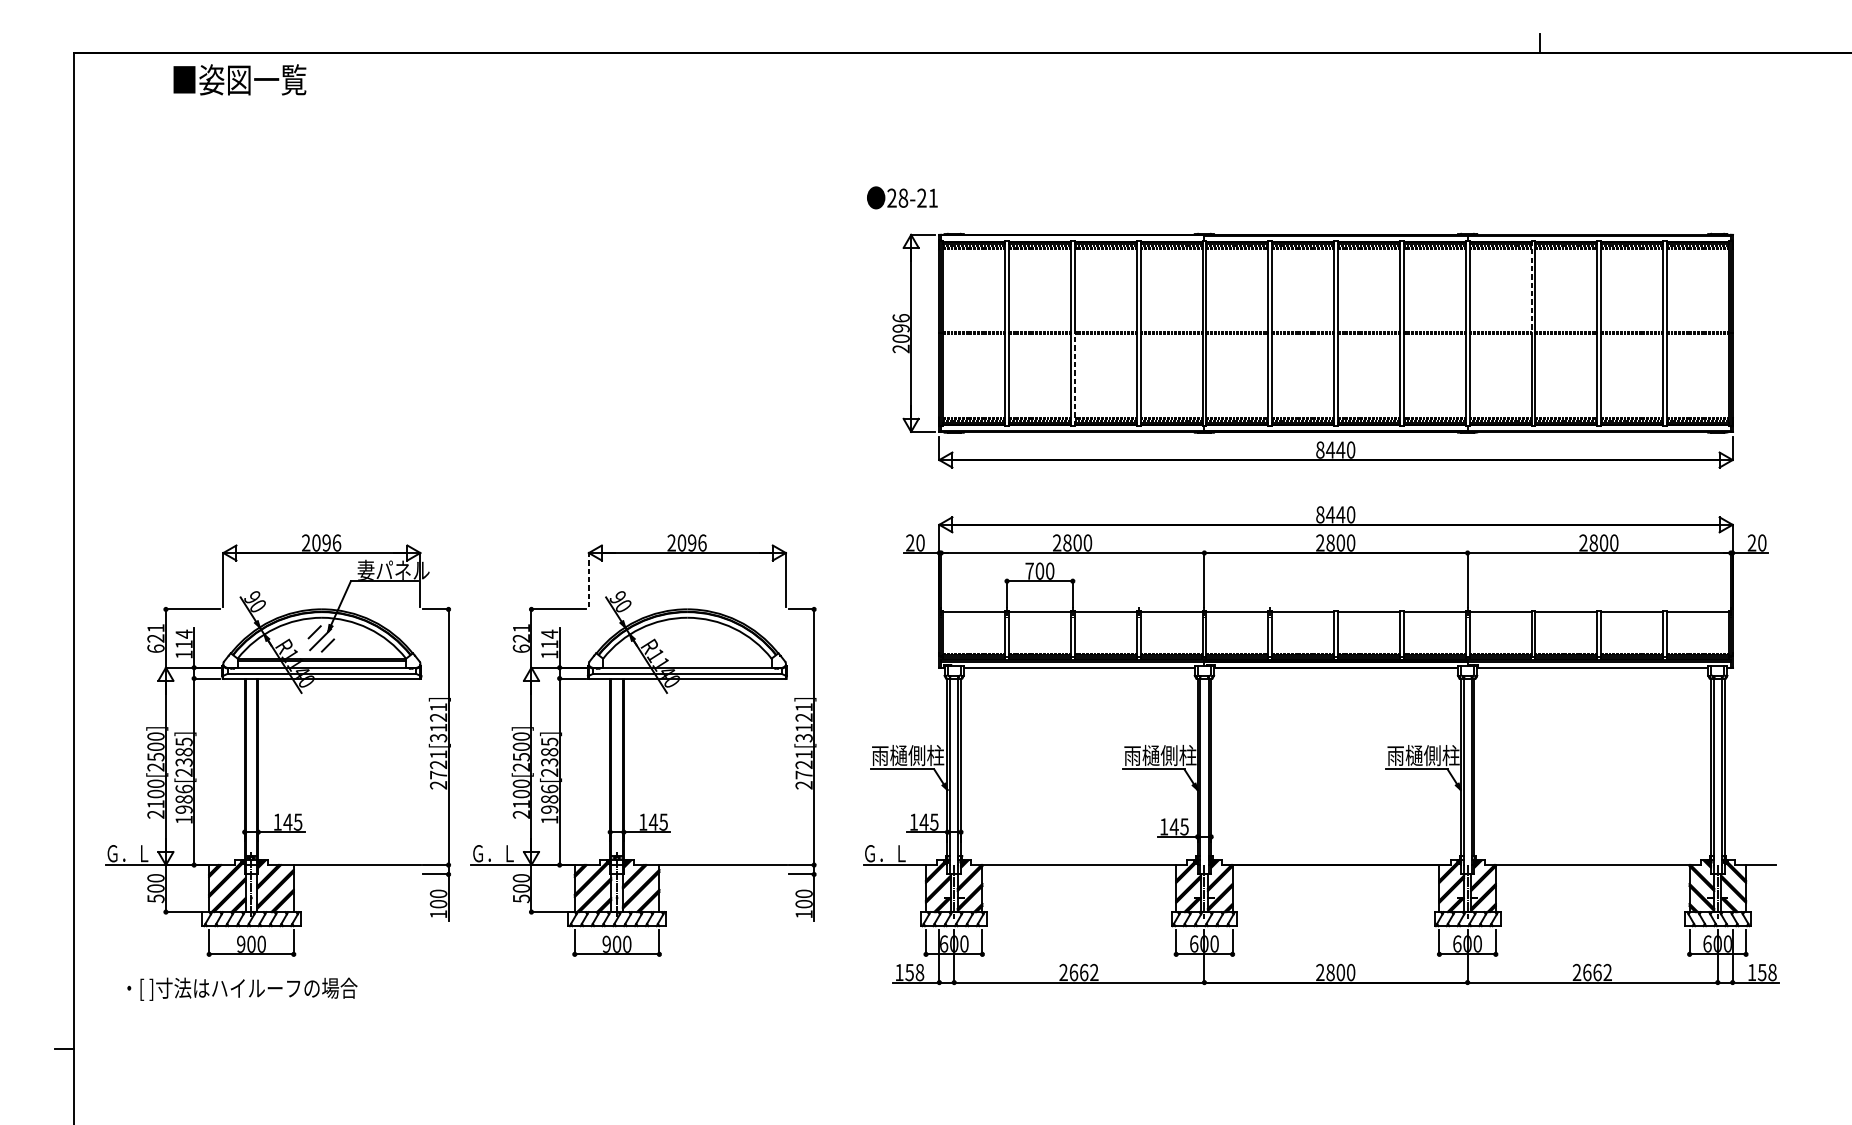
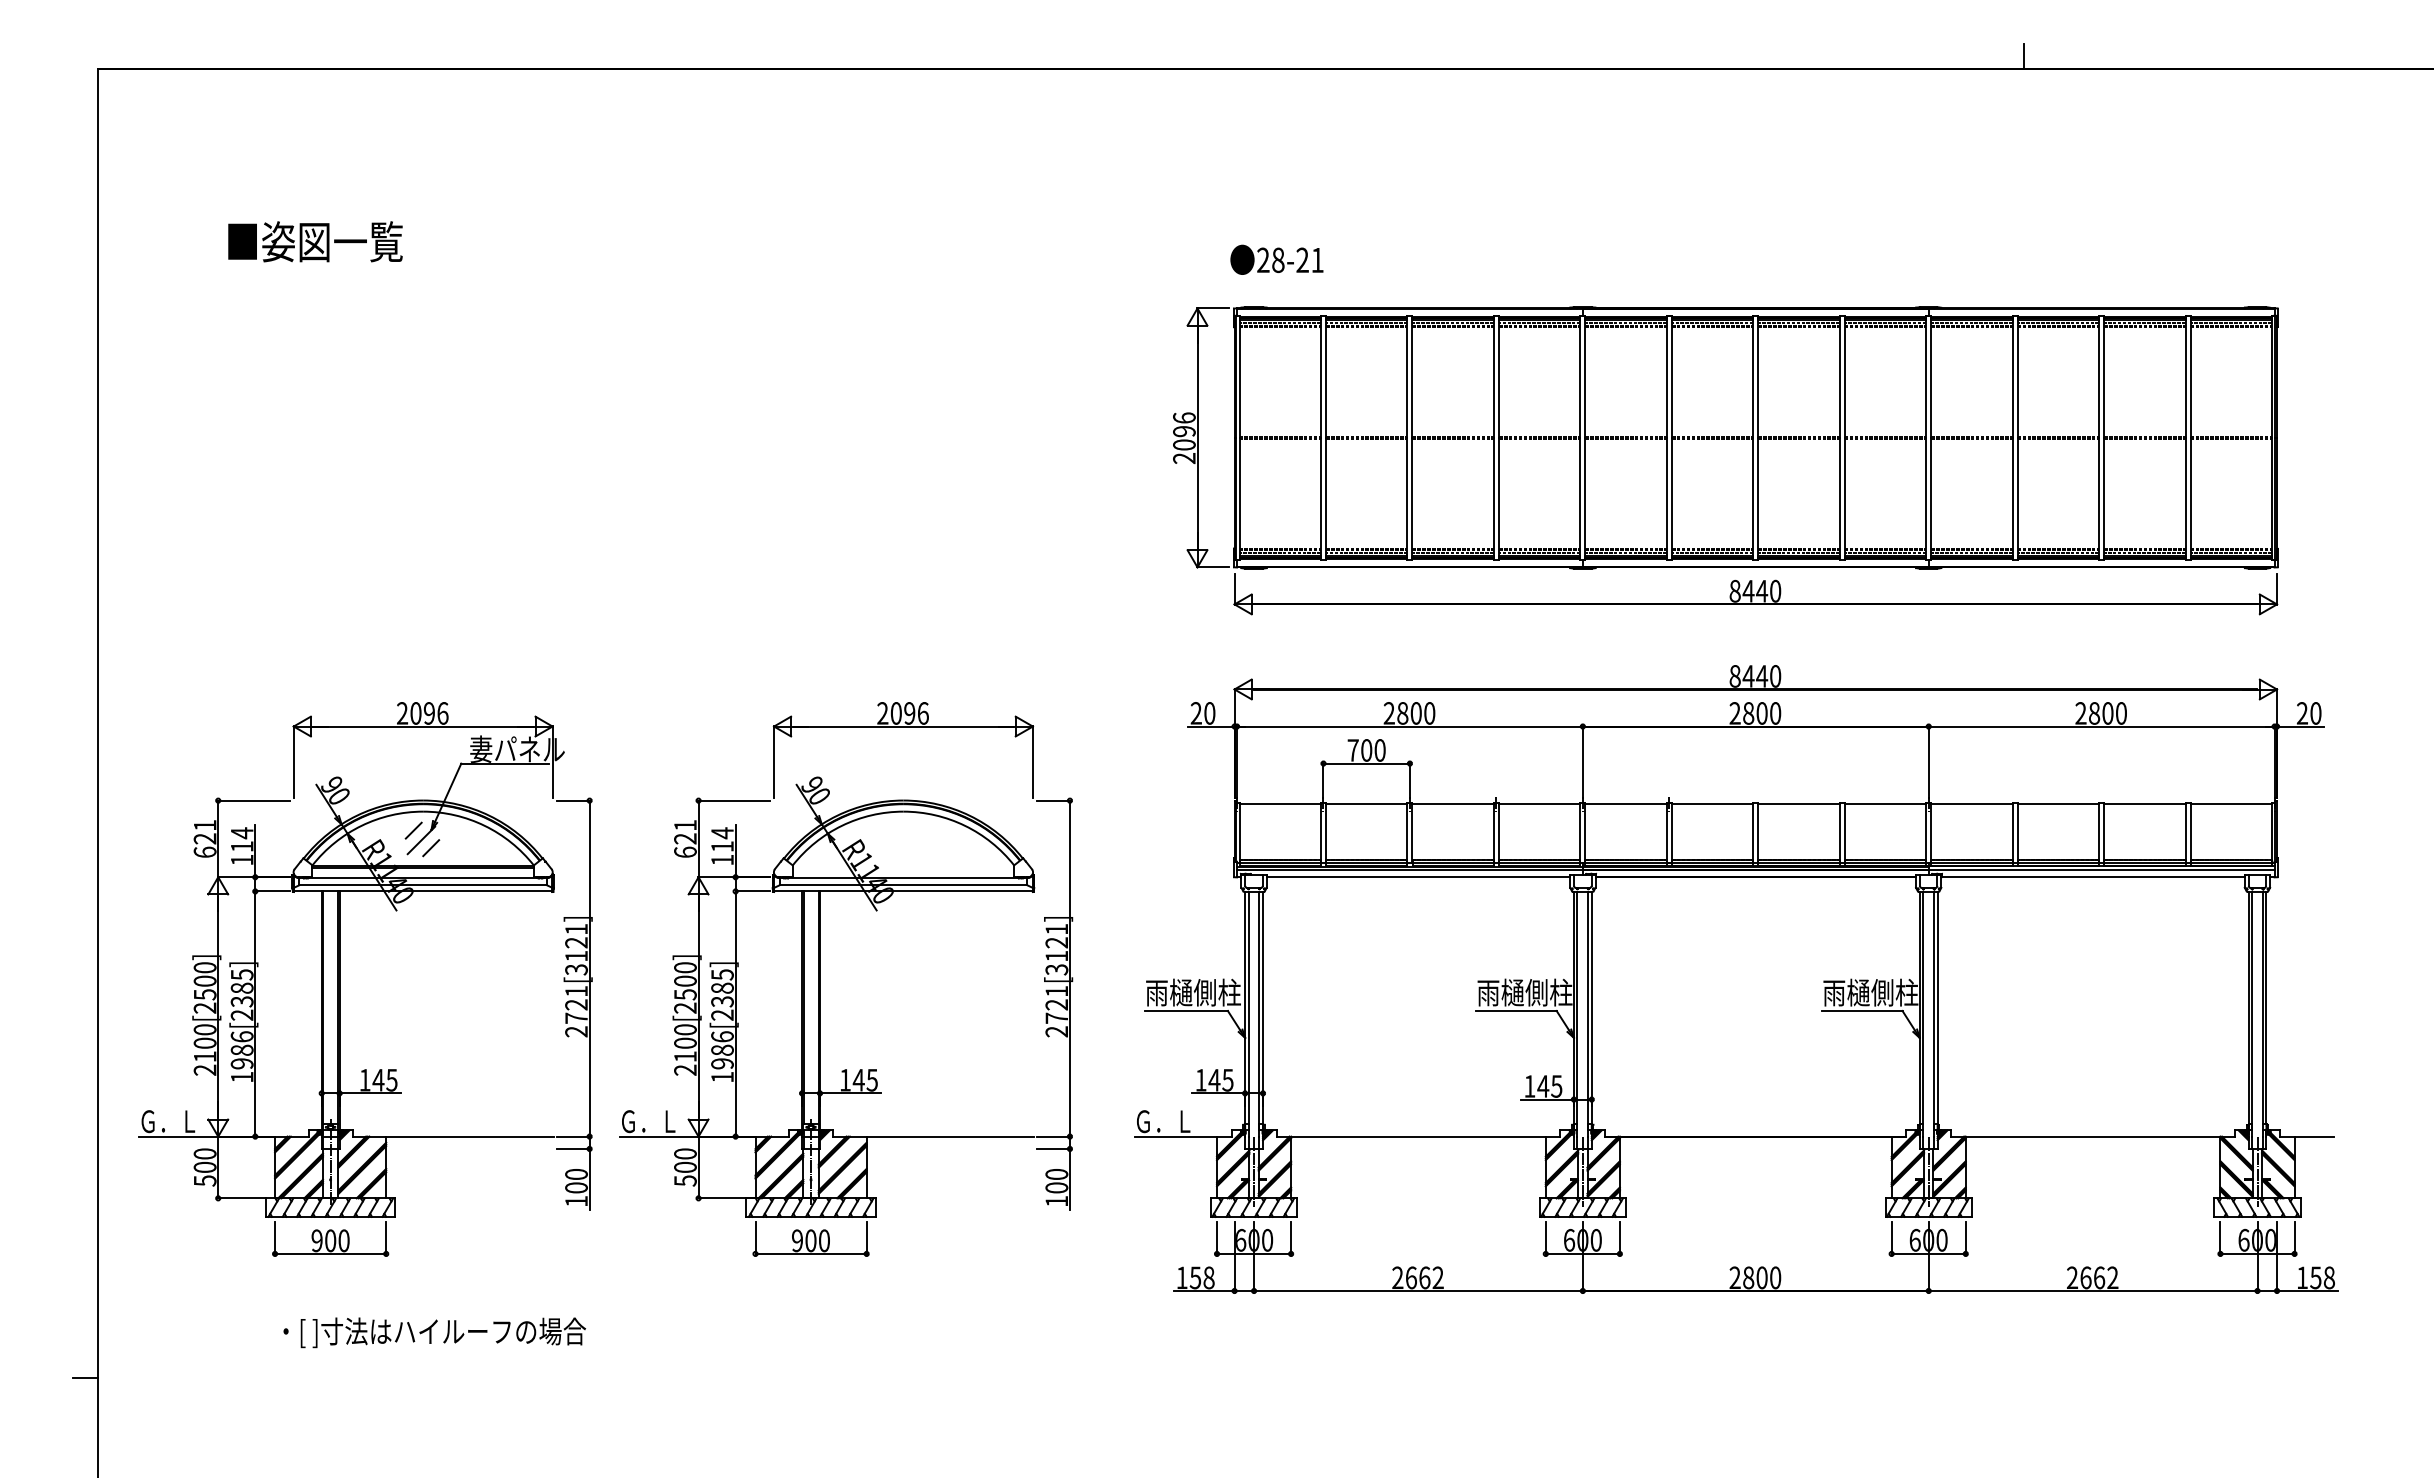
text: (239, 79) -> (315, 241), moved
text: (902, 197) -> (1276, 259), moved
line: (1531, 287) -> (2012, 377), dashed -> solid
line: (1074, 379) -> (1412, 498), dashed -> solid
line: (589, 580) -> (774, 762), dashed -> solid
text: (242, 989) -> (434, 1332), moved

